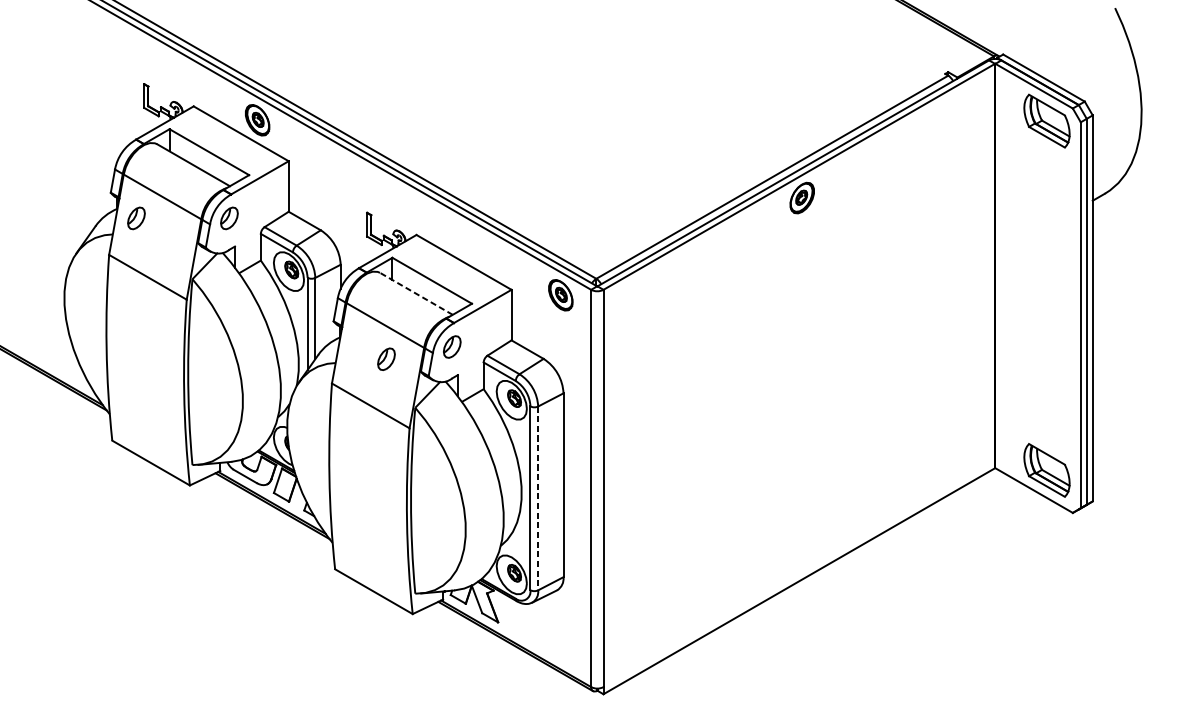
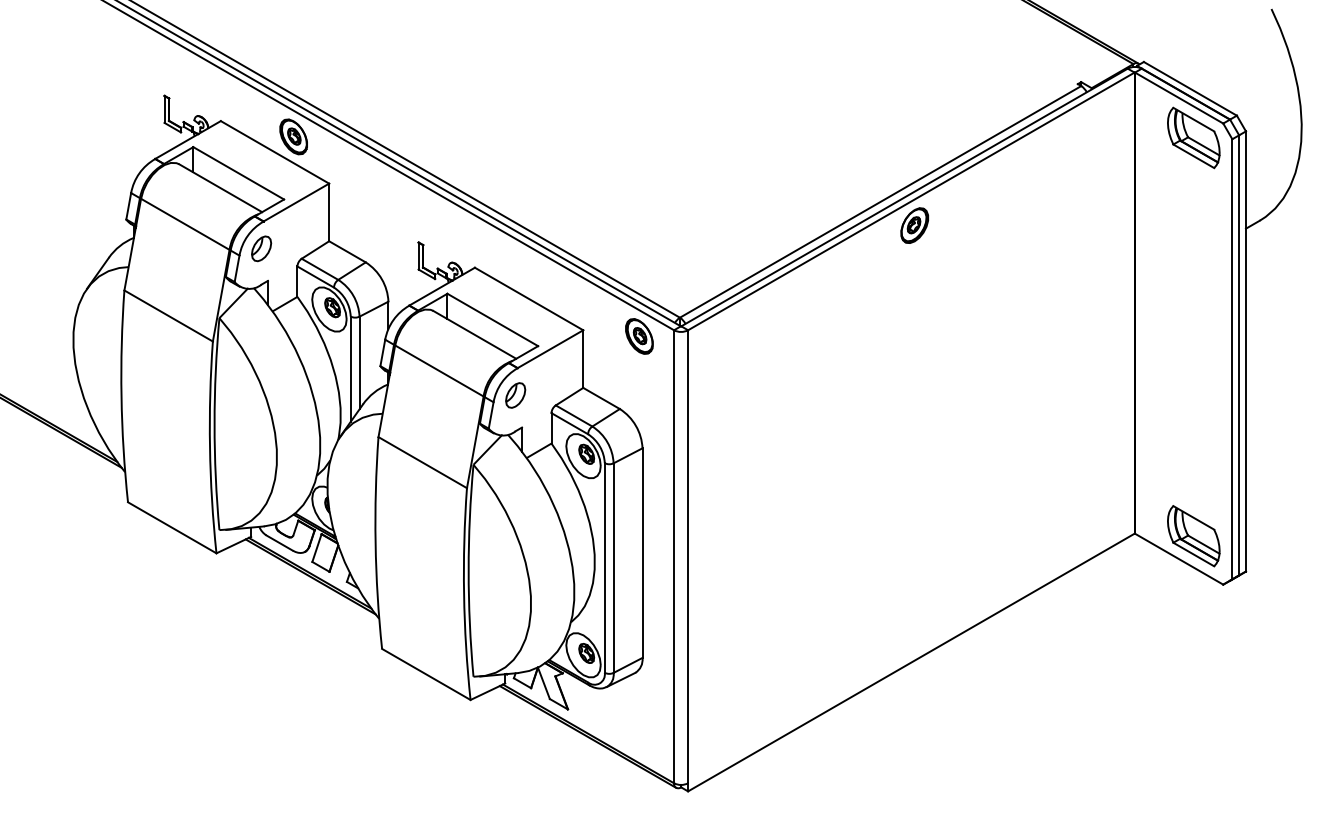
part: (136, 218) -> (155, 248), removed
line: (416, 293) -> (474, 334), dashed -> solid
part: (386, 359) -> (440, 409), removed
line: (538, 498) -> (613, 568), dashed -> solid

